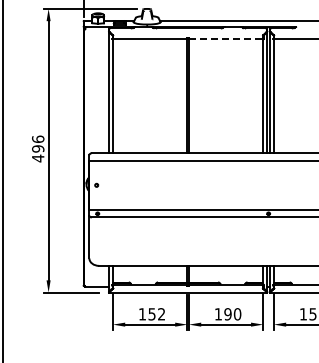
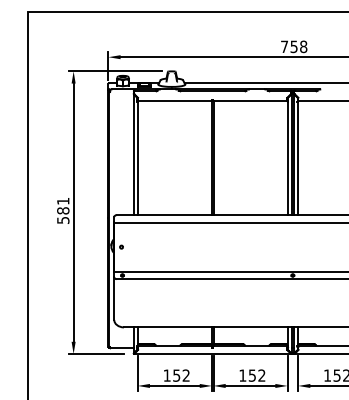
line: (226, 38) -> (250, 100), dashed -> solid
text: (38, 148) -> (63, 210), 496 -> 581
text: (232, 314) -> (256, 375), 190 -> 152

